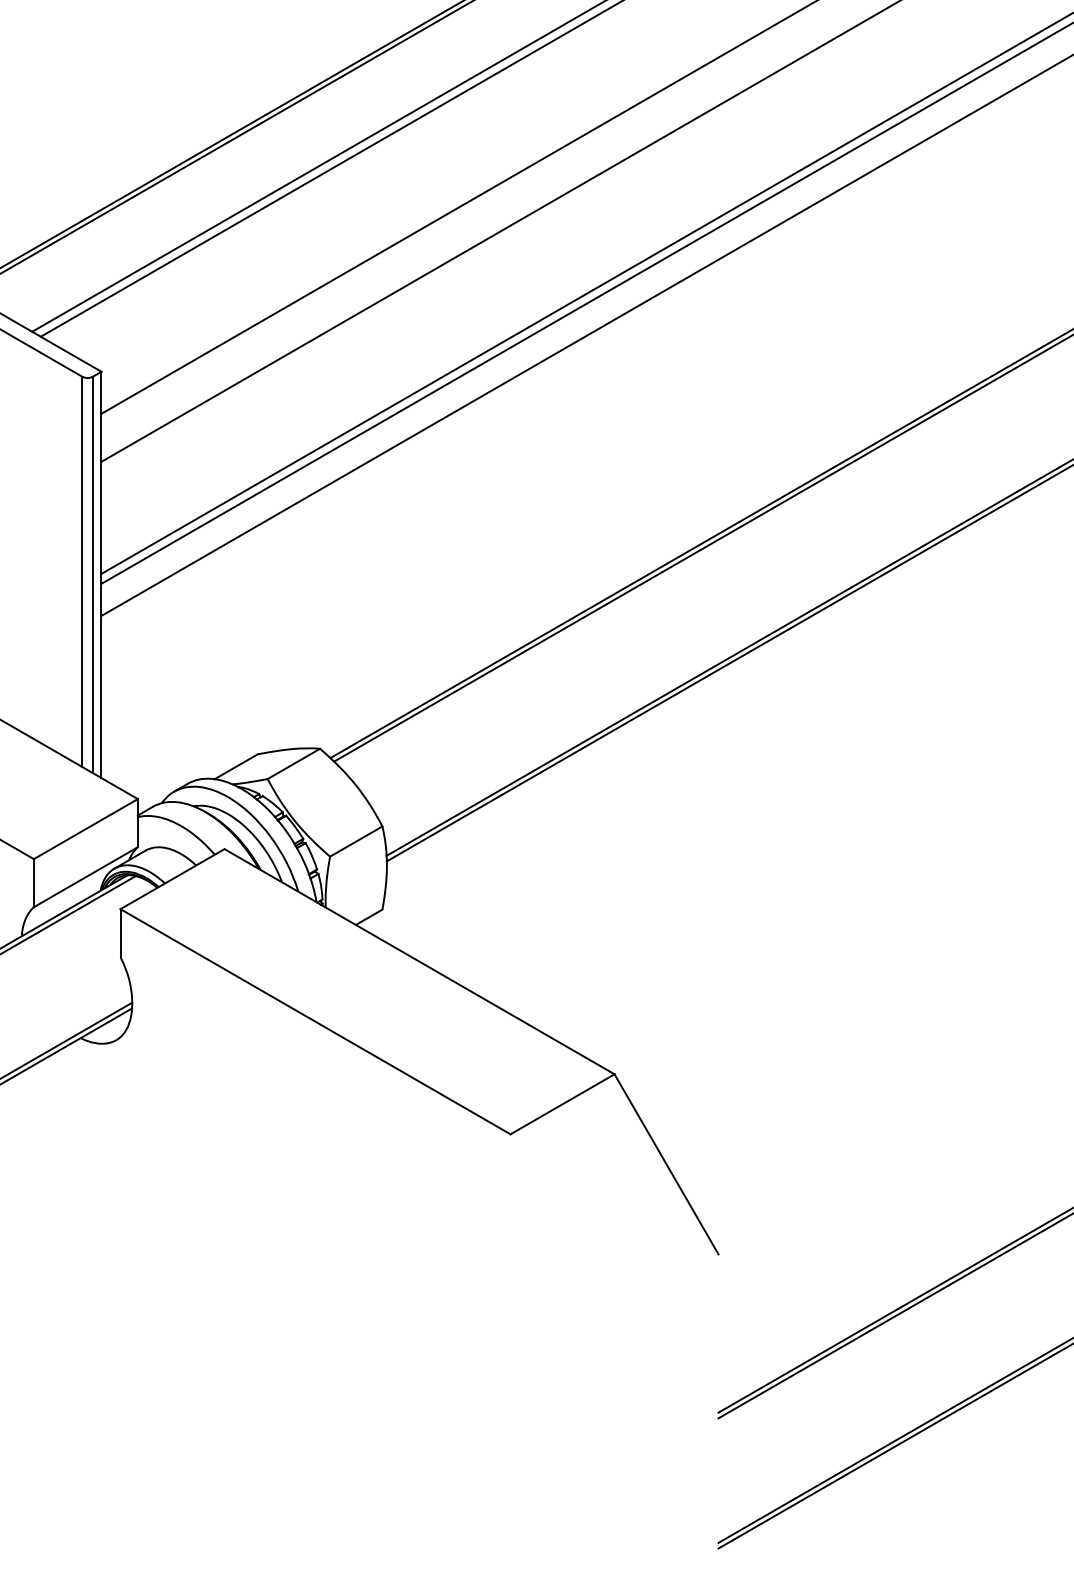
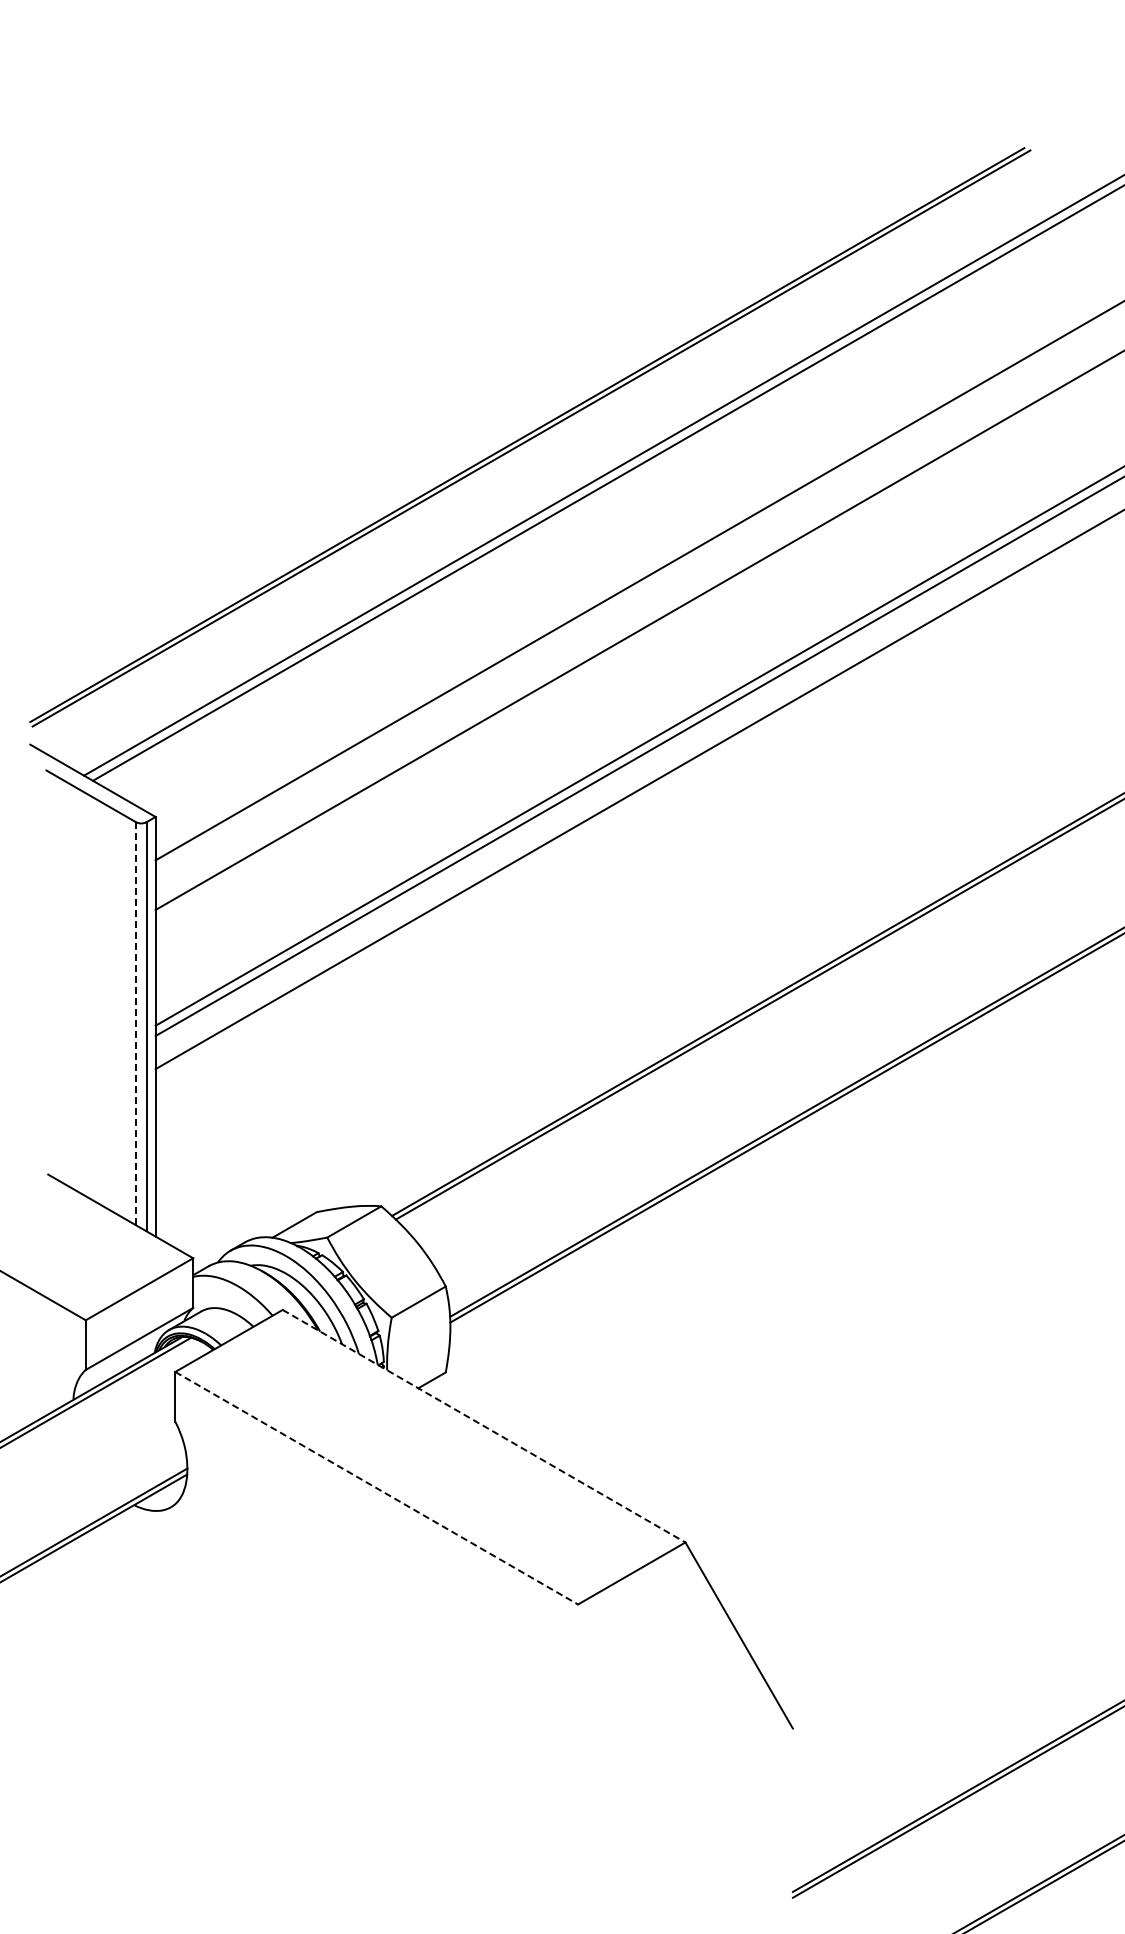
line: (82, 571) -> (135, 1023), solid -> dashed
line: (419, 961) -> (484, 1426), solid -> dashed
line: (315, 1022) -> (376, 1488), solid -> dashed

